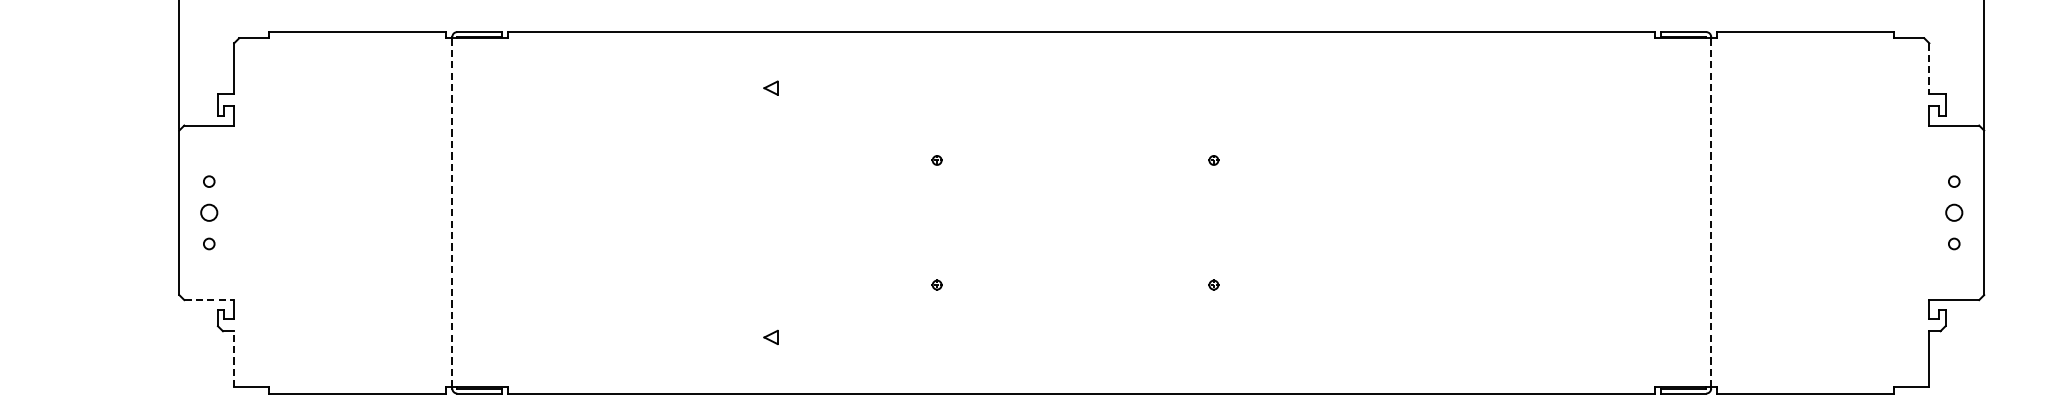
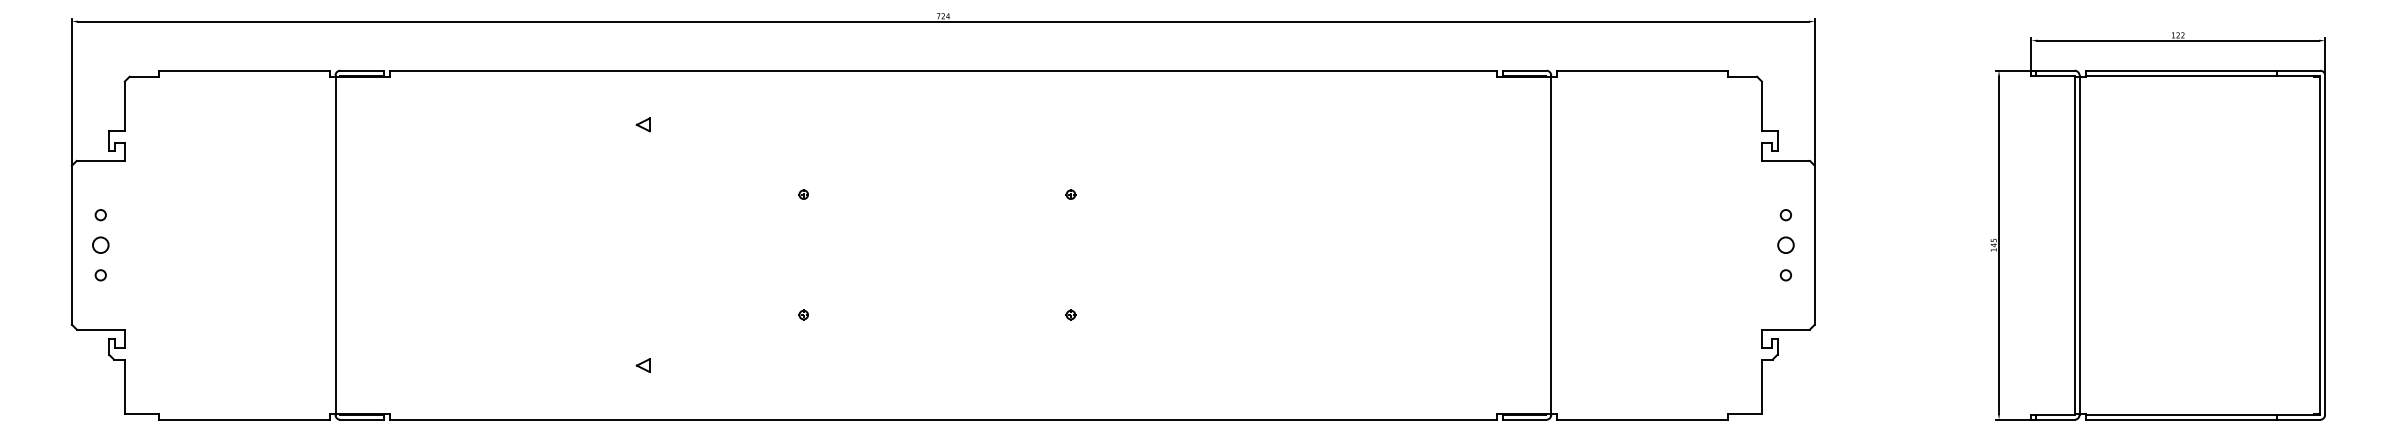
line: (1928, 69) -> (1761, 106), dashed -> solid
line: (452, 213) -> (335, 245), dashed -> solid
line: (1711, 213) -> (1551, 245), dashed -> solid
line: (209, 300) -> (101, 329), dashed -> solid
line: (233, 359) -> (124, 386), dashed -> solid

